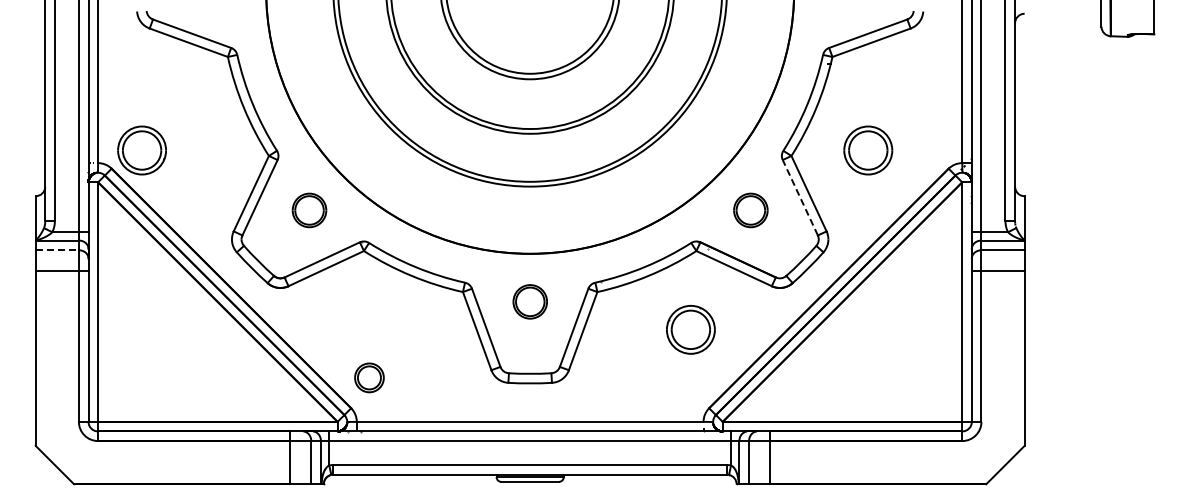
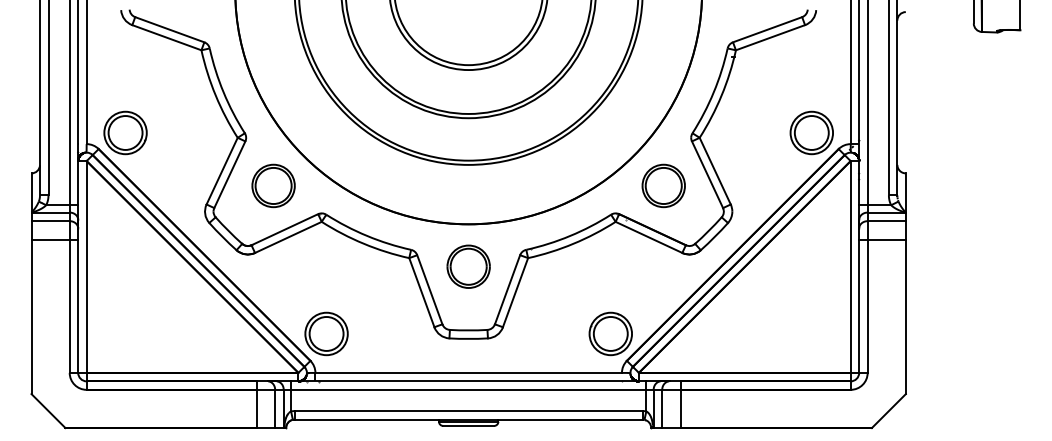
part: (868, 150) -> (812, 132), moved
line: (800, 197) -> (707, 174), dashed -> solid
part: (309, 210) -> (273, 186), size x1.43
part: (750, 210) -> (663, 186), size x1.43
line: (57, 250) -> (50, 221), dashed -> solid
part: (530, 301) -> (468, 266), size x1.43
part: (690, 329) -> (610, 333), moved
part: (369, 377) -> (326, 333), size x1.67

